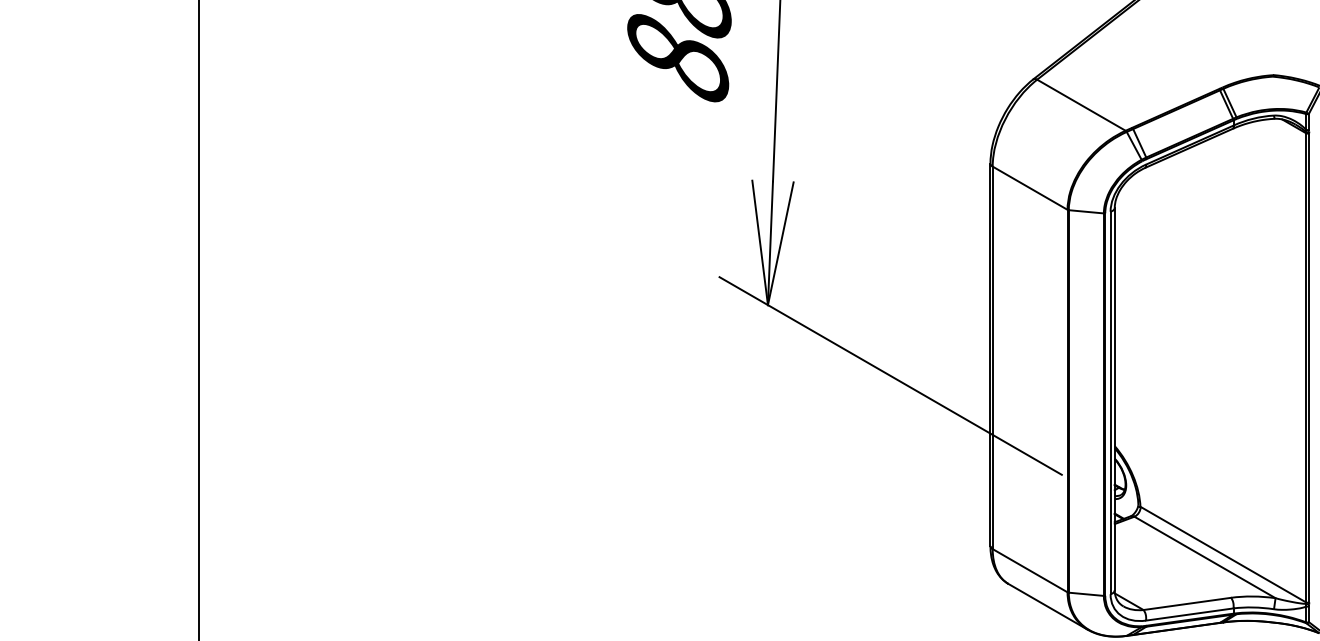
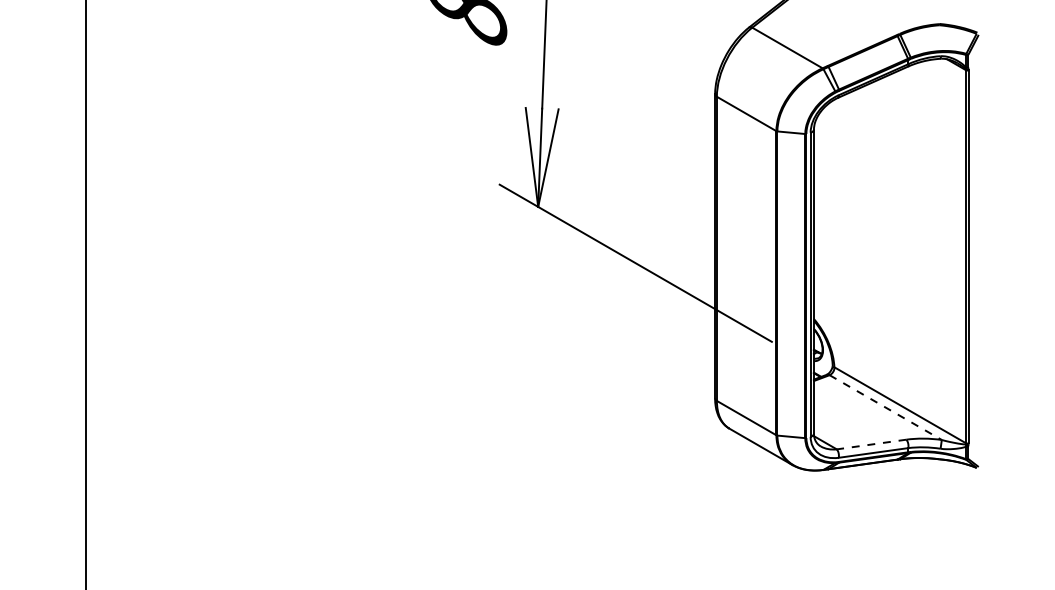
line: (1204, 557) -> (885, 407), solid -> dashed
line: (1187, 603) -> (871, 444), solid -> dashed

